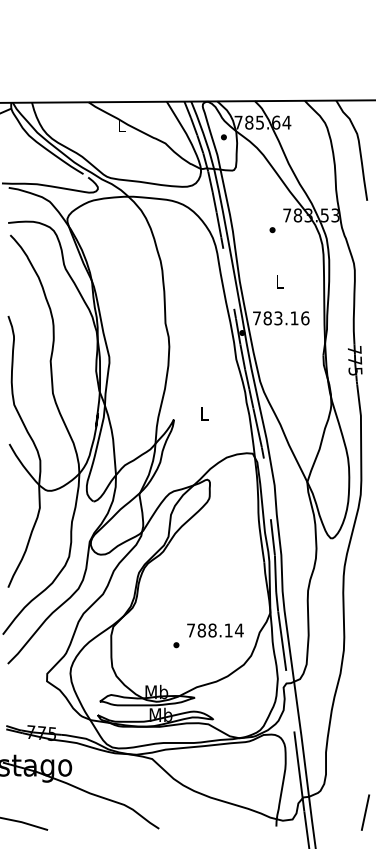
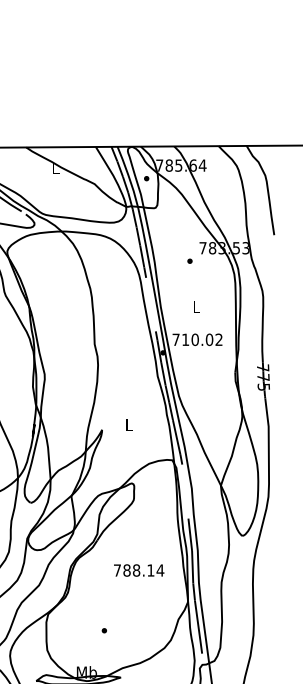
text: (286, 318) -> (202, 339), 783.16 -> 710.02
text: (215, 630) -> (139, 570), moved

